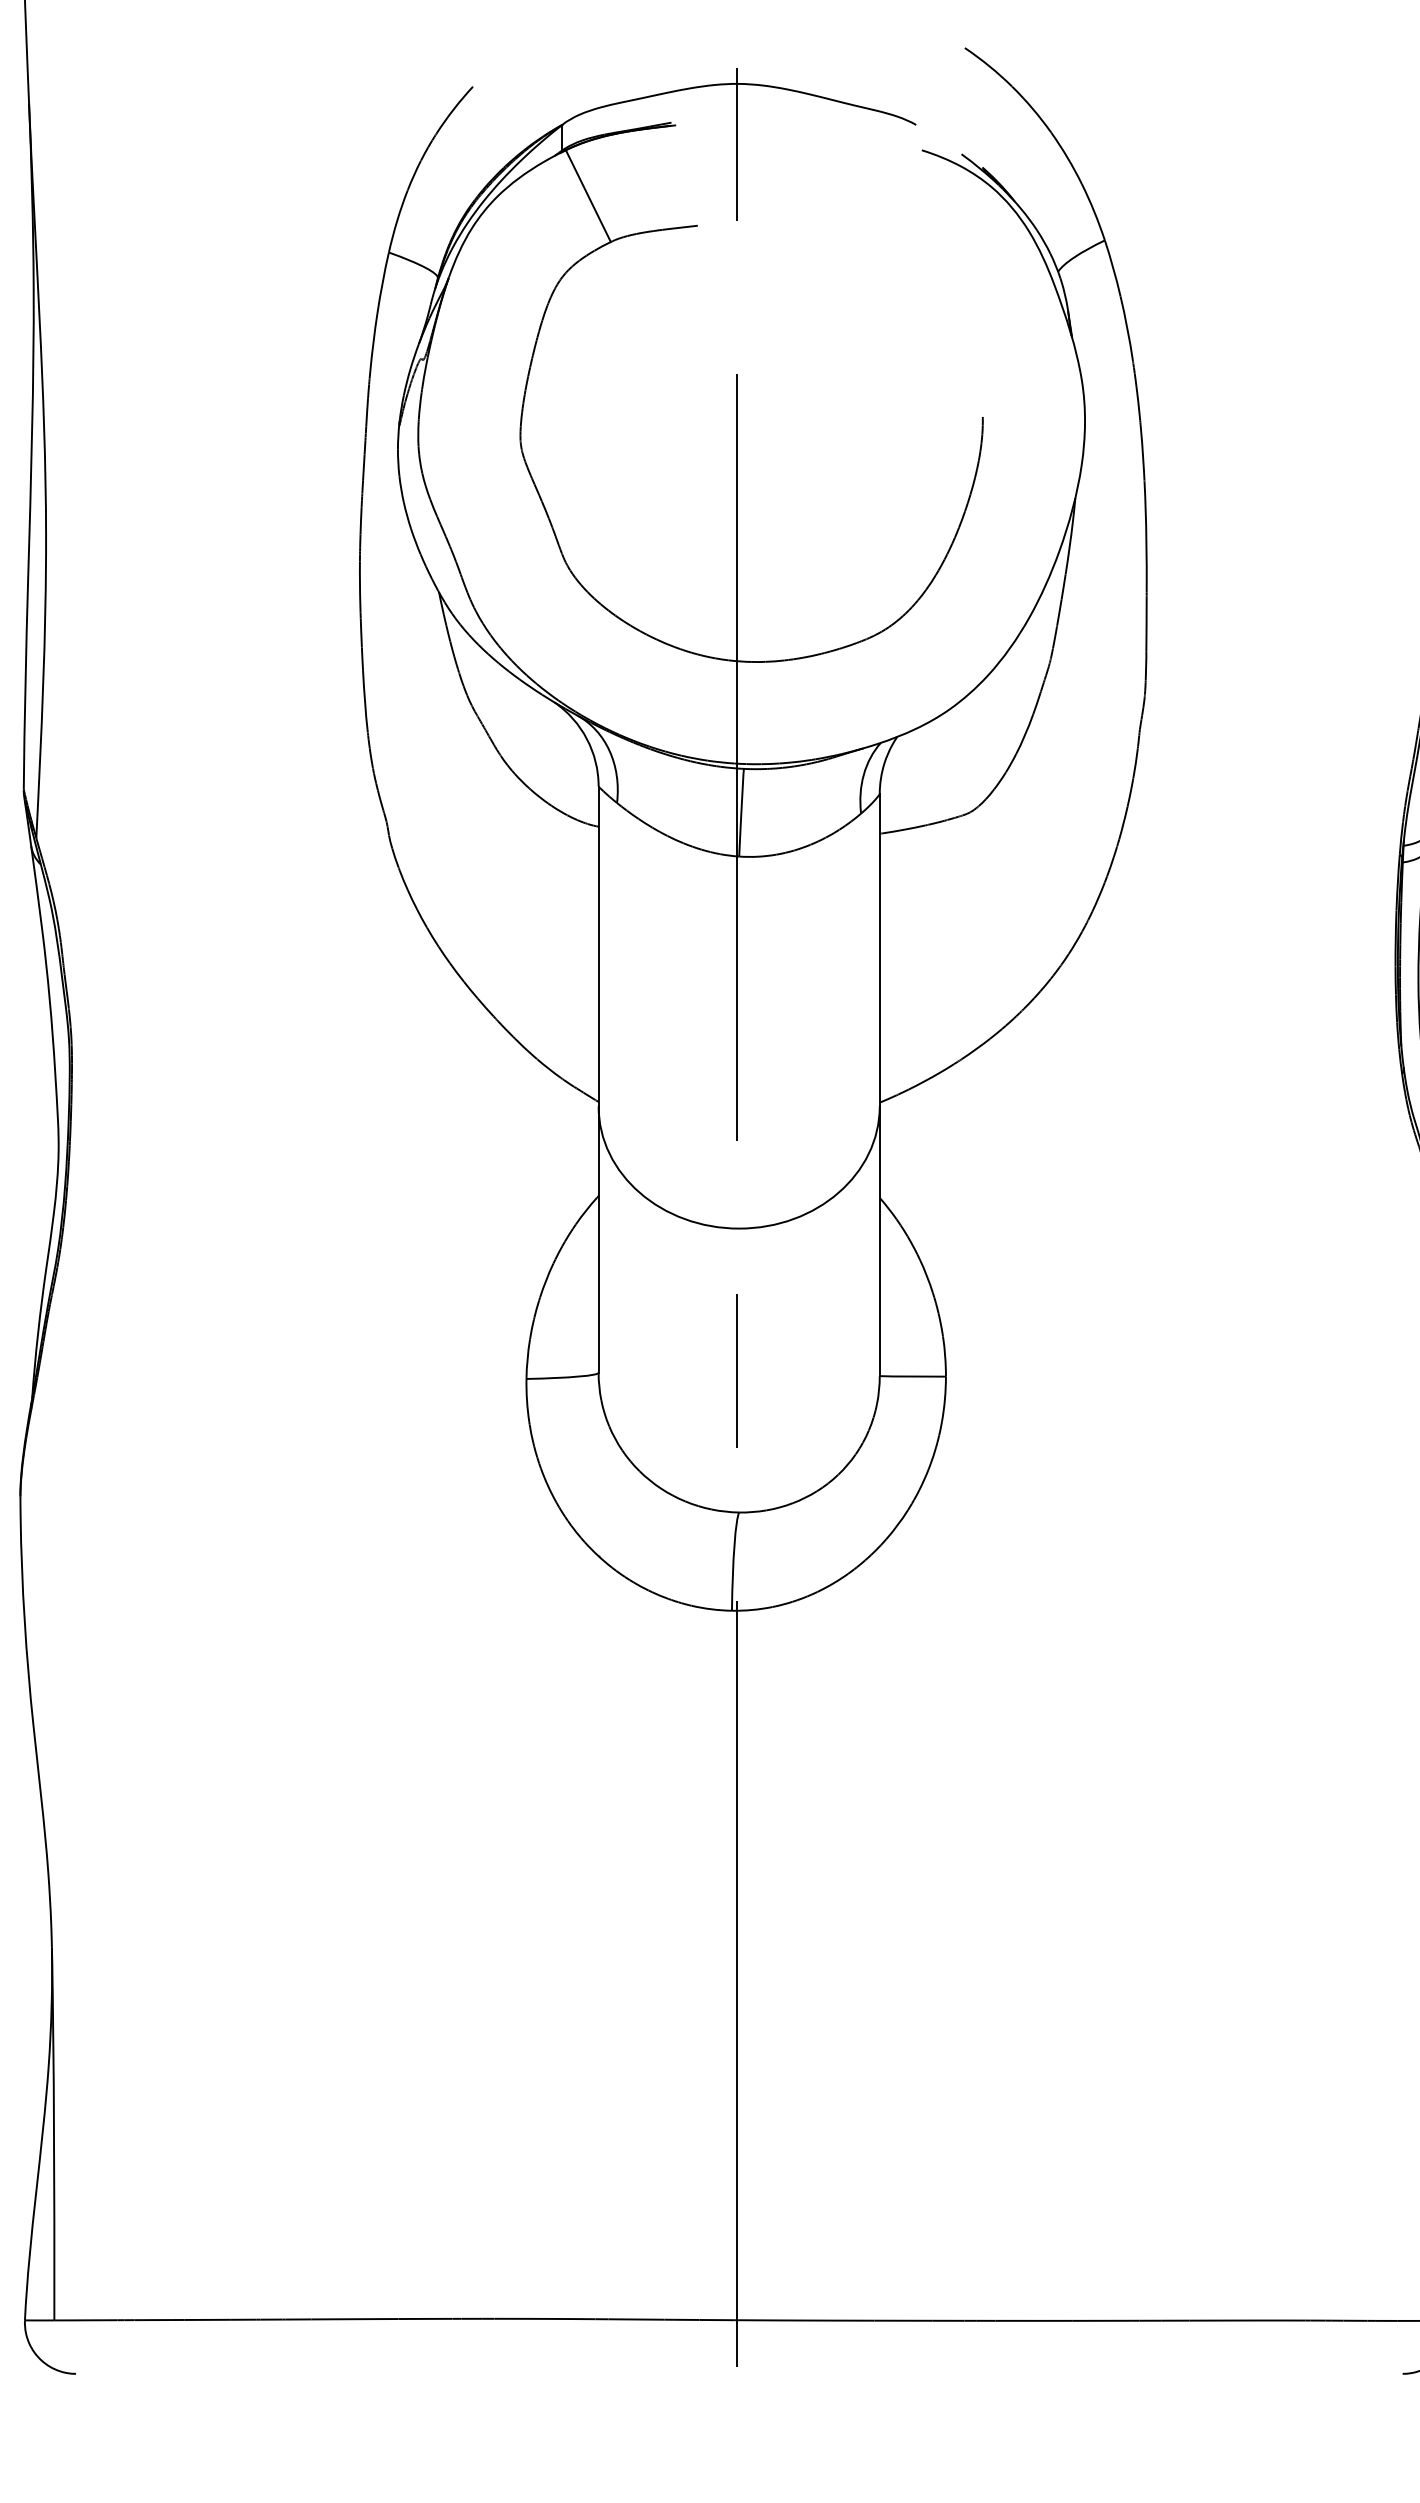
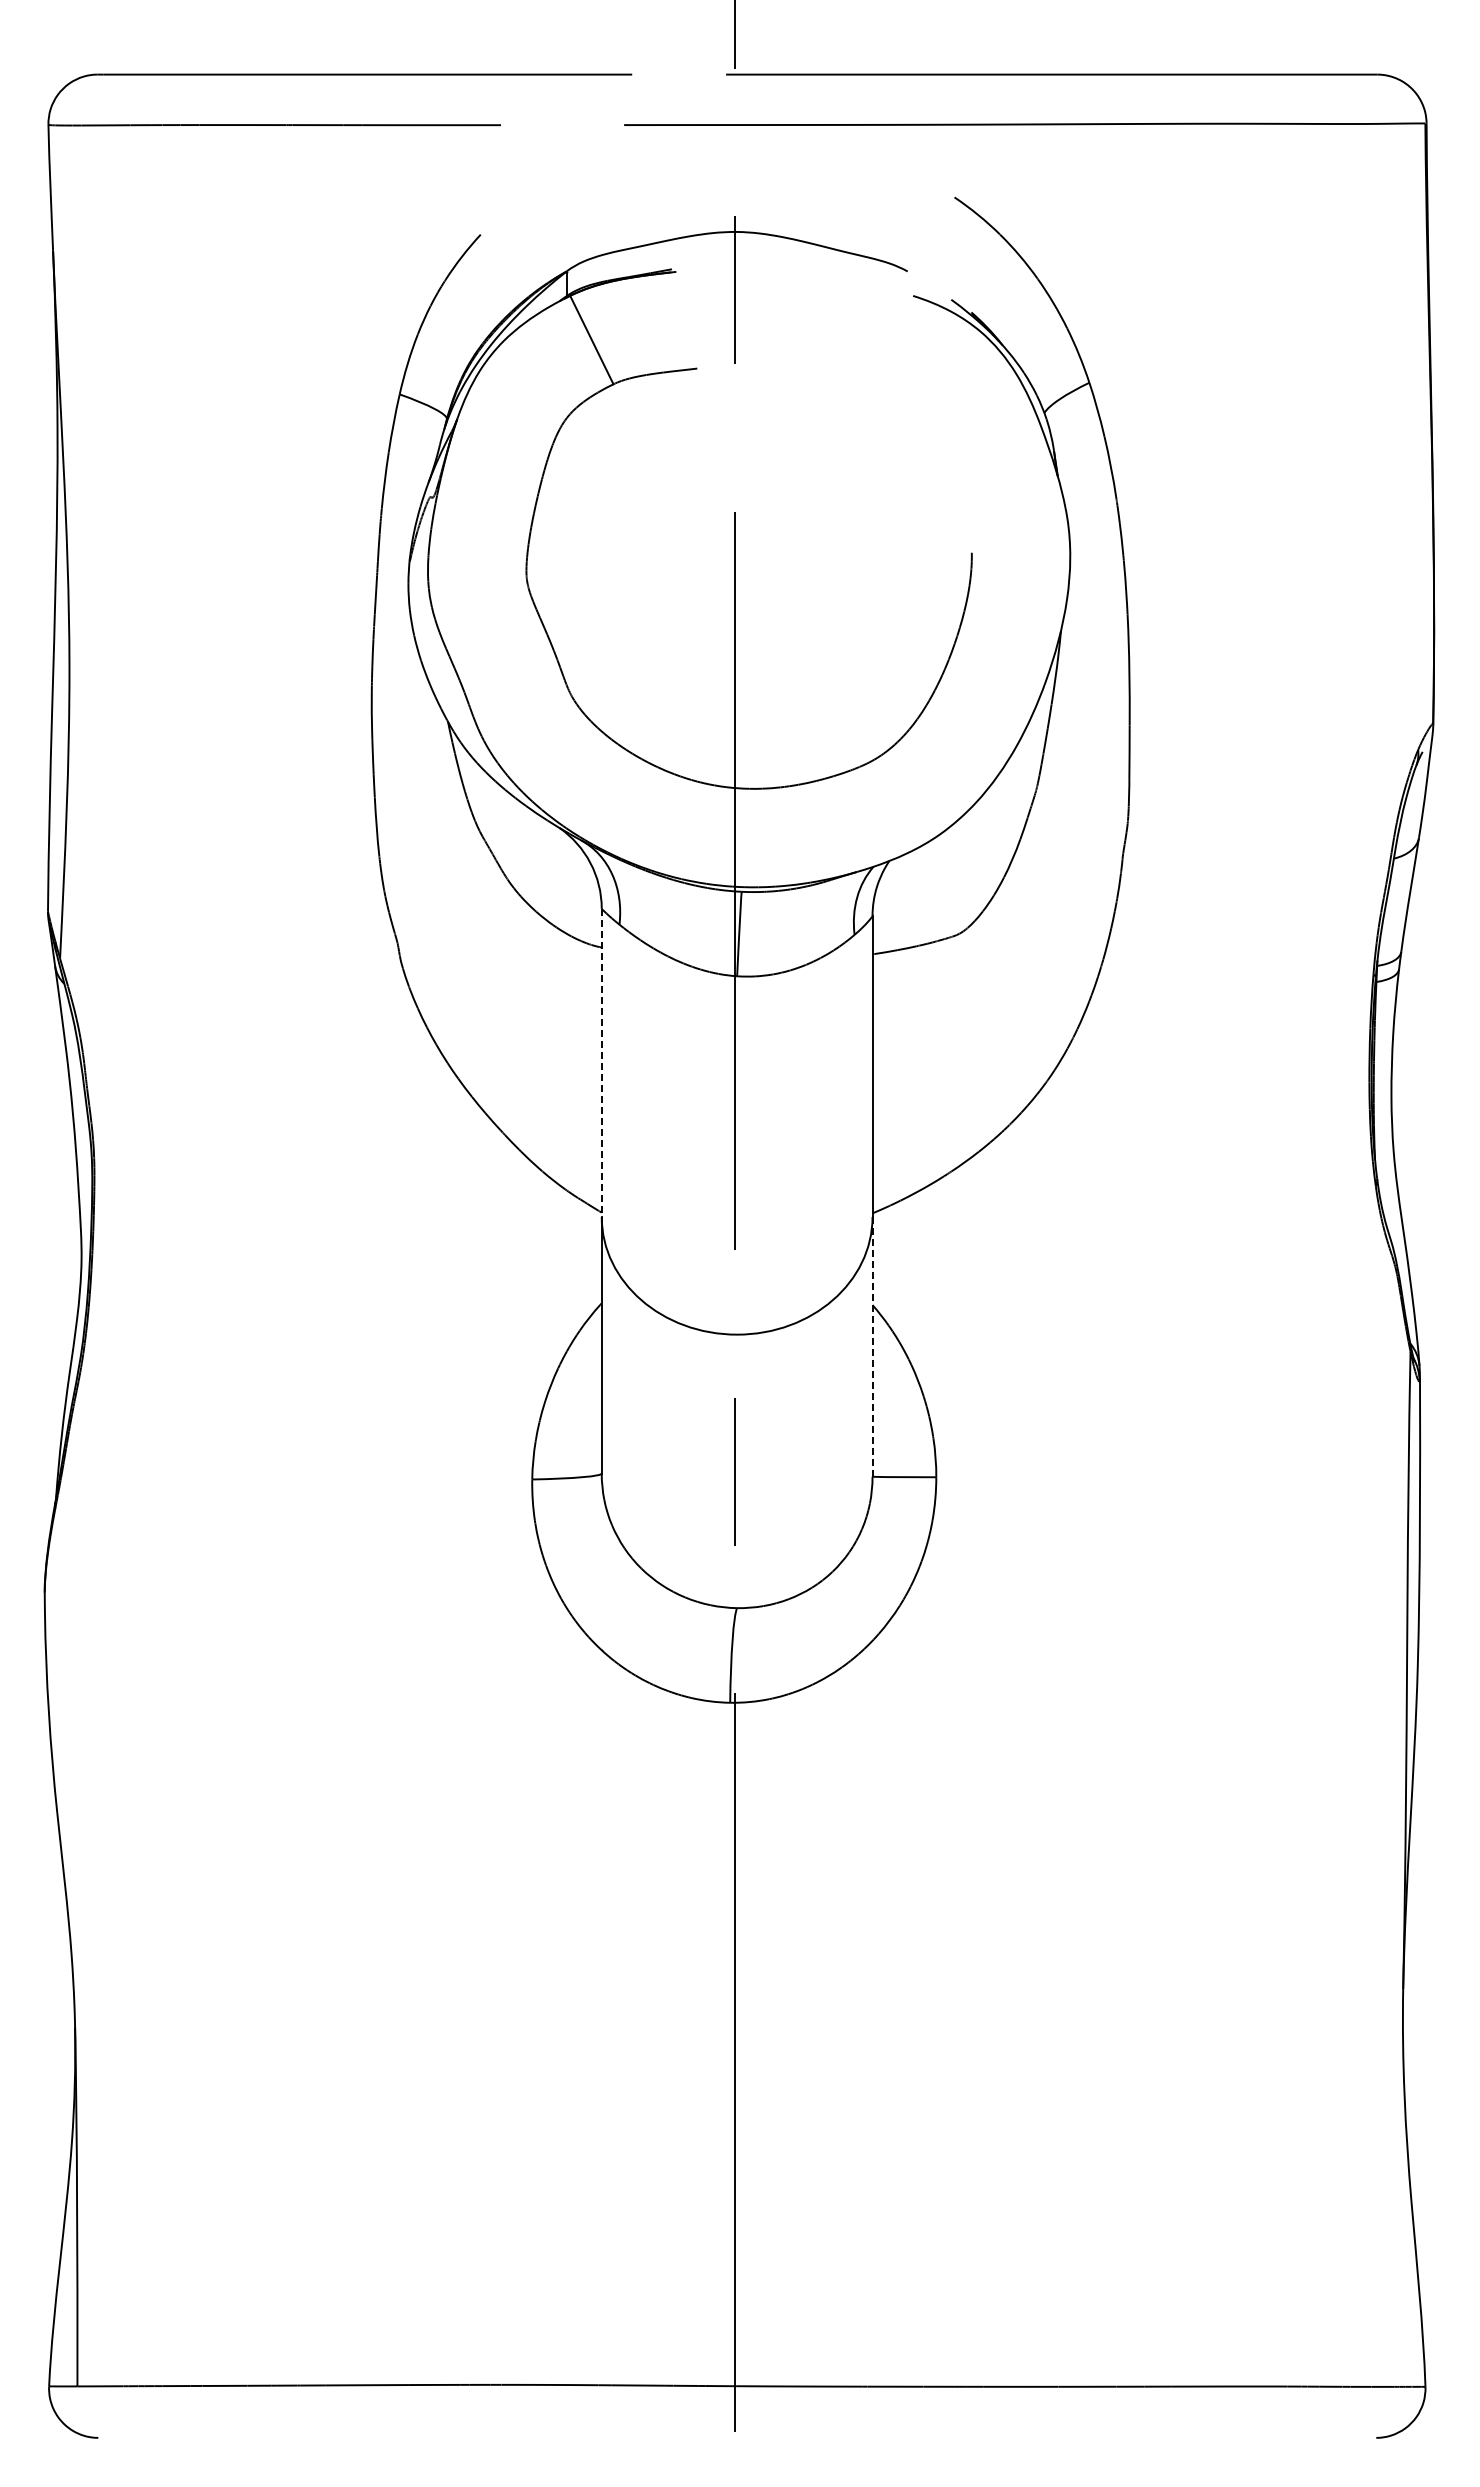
line: (598, 947) -> (601, 1063), solid -> dashed
line: (879, 1240) -> (872, 1346), solid -> dashed

